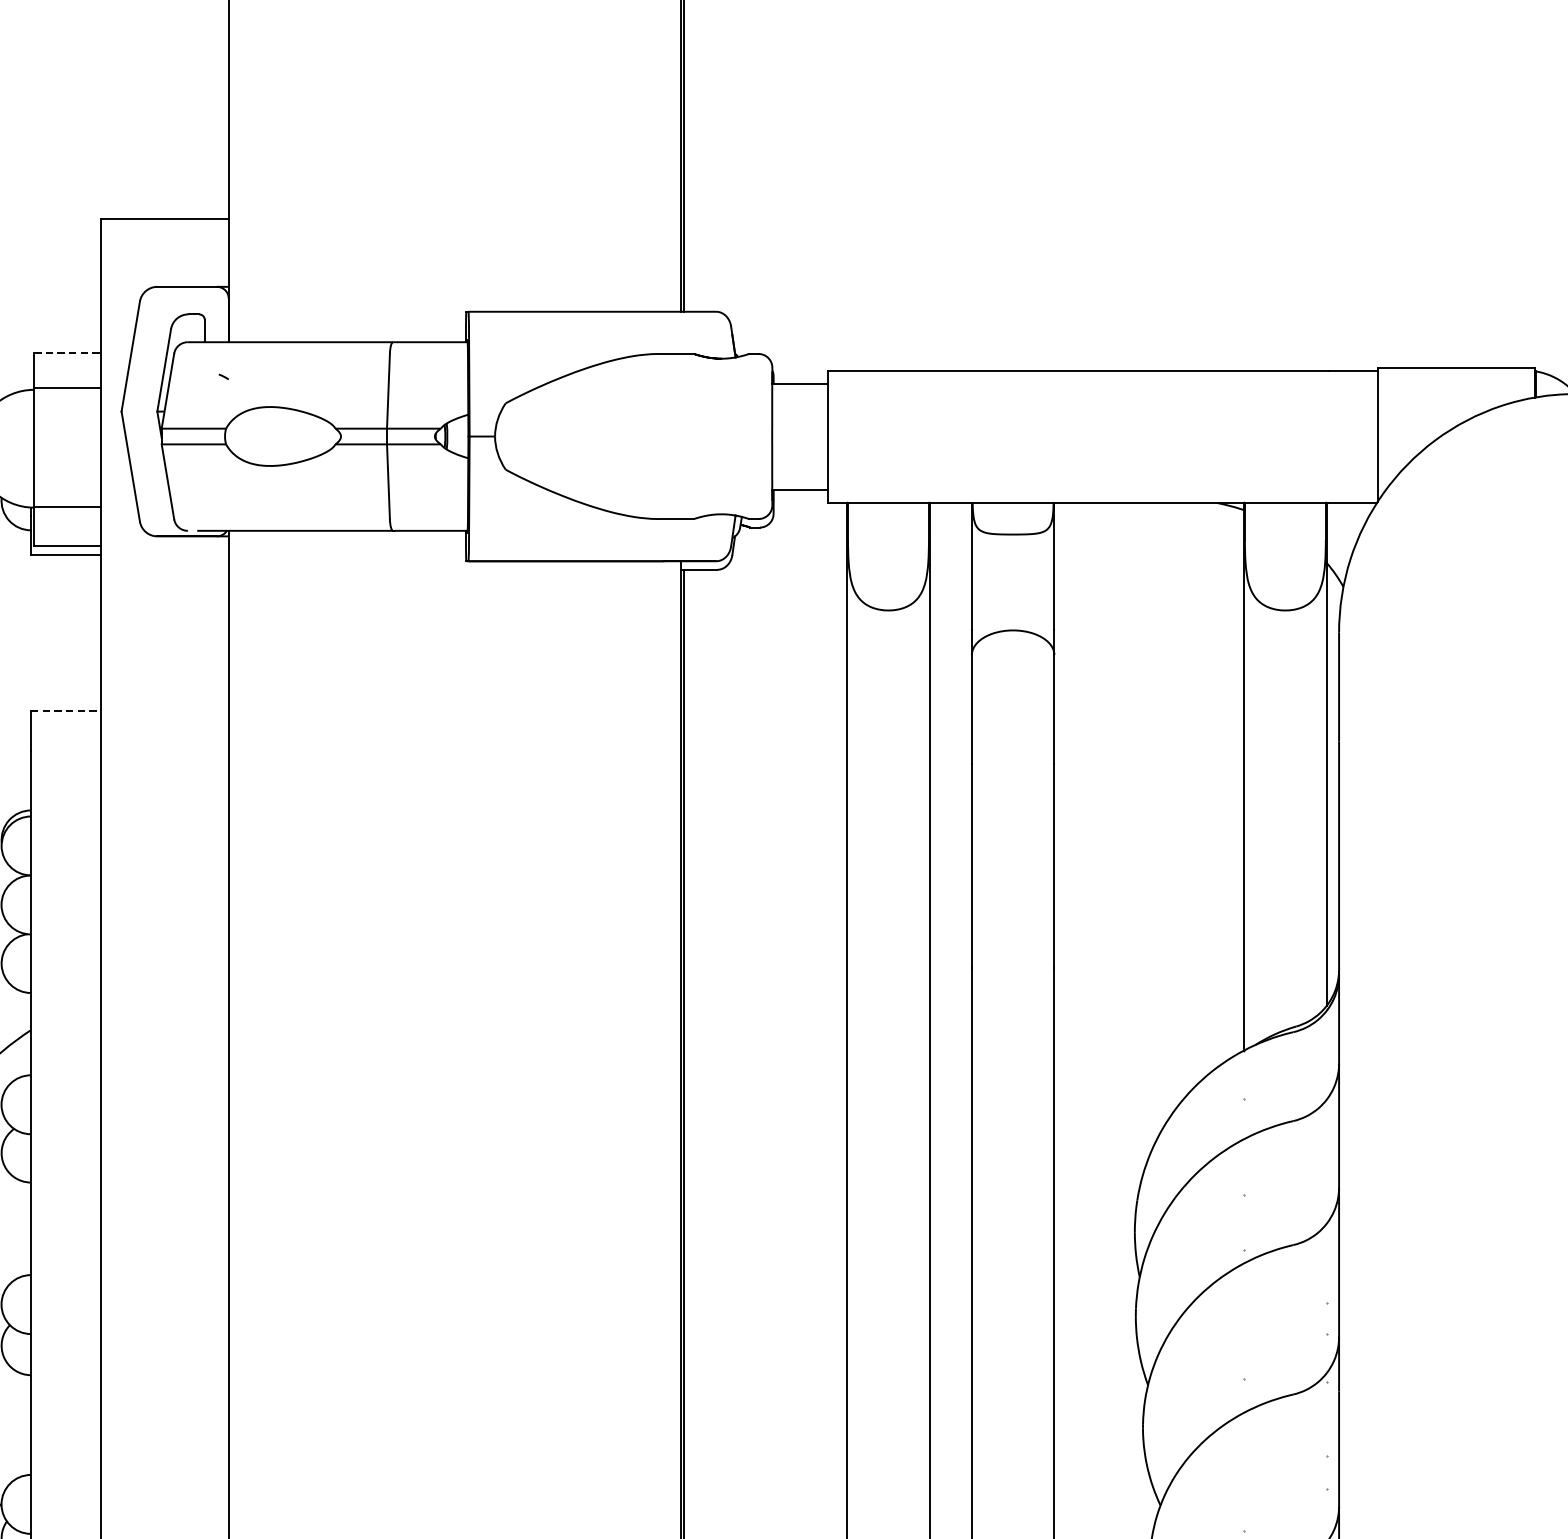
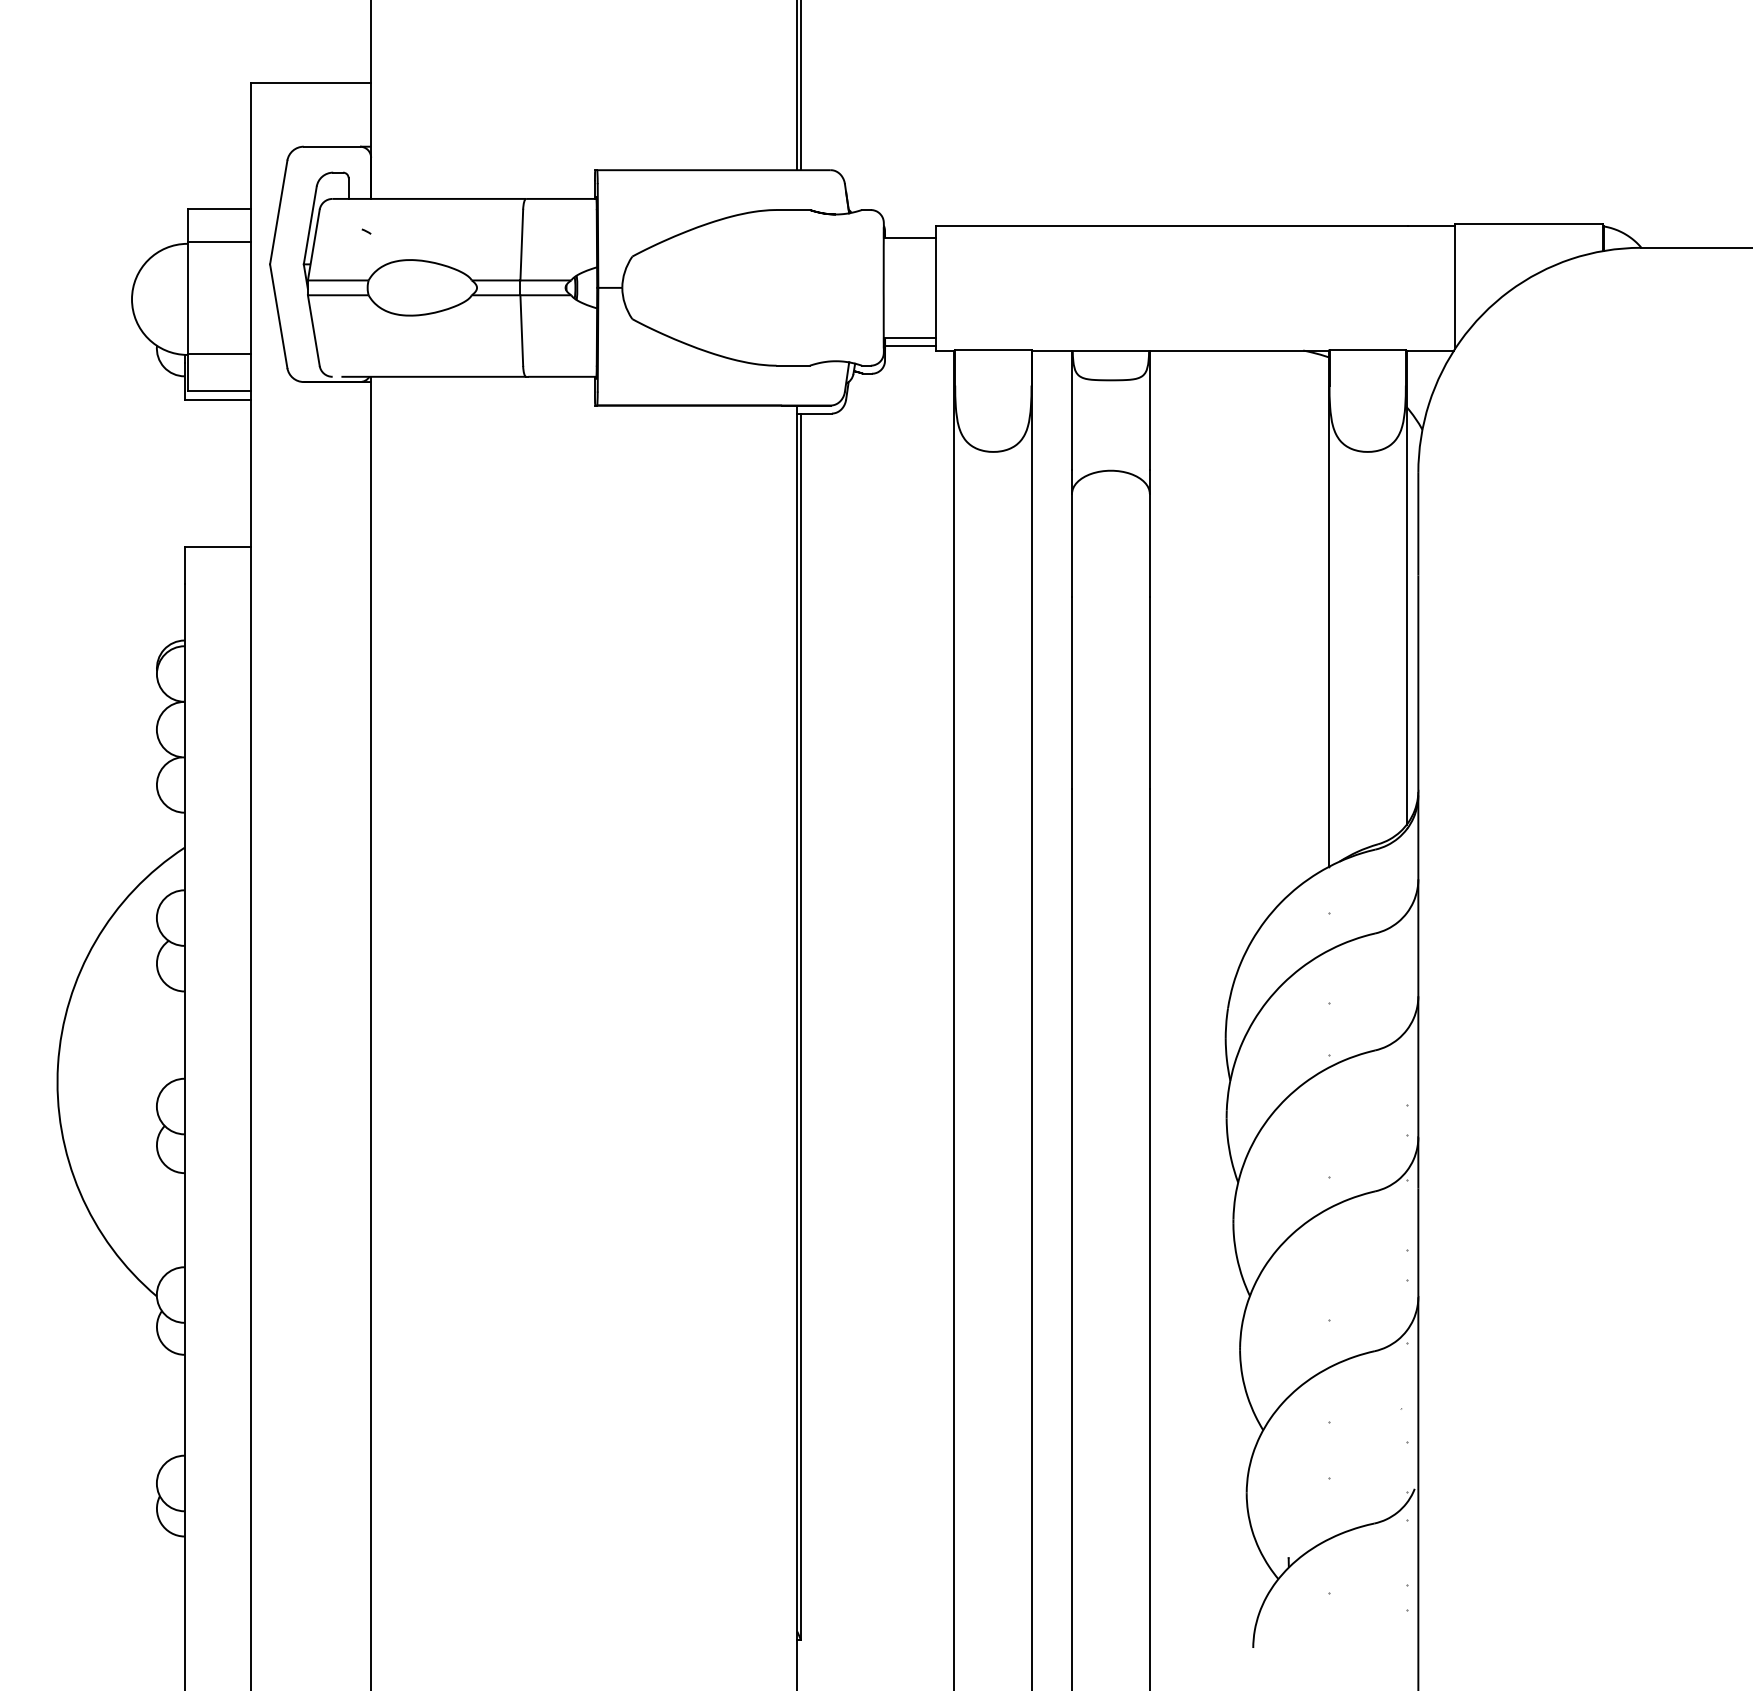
line: (67, 353) -> (219, 209), dashed -> solid
line: (800, 497) -> (910, 345), added
line: (66, 711) -> (218, 547), dashed -> solid

